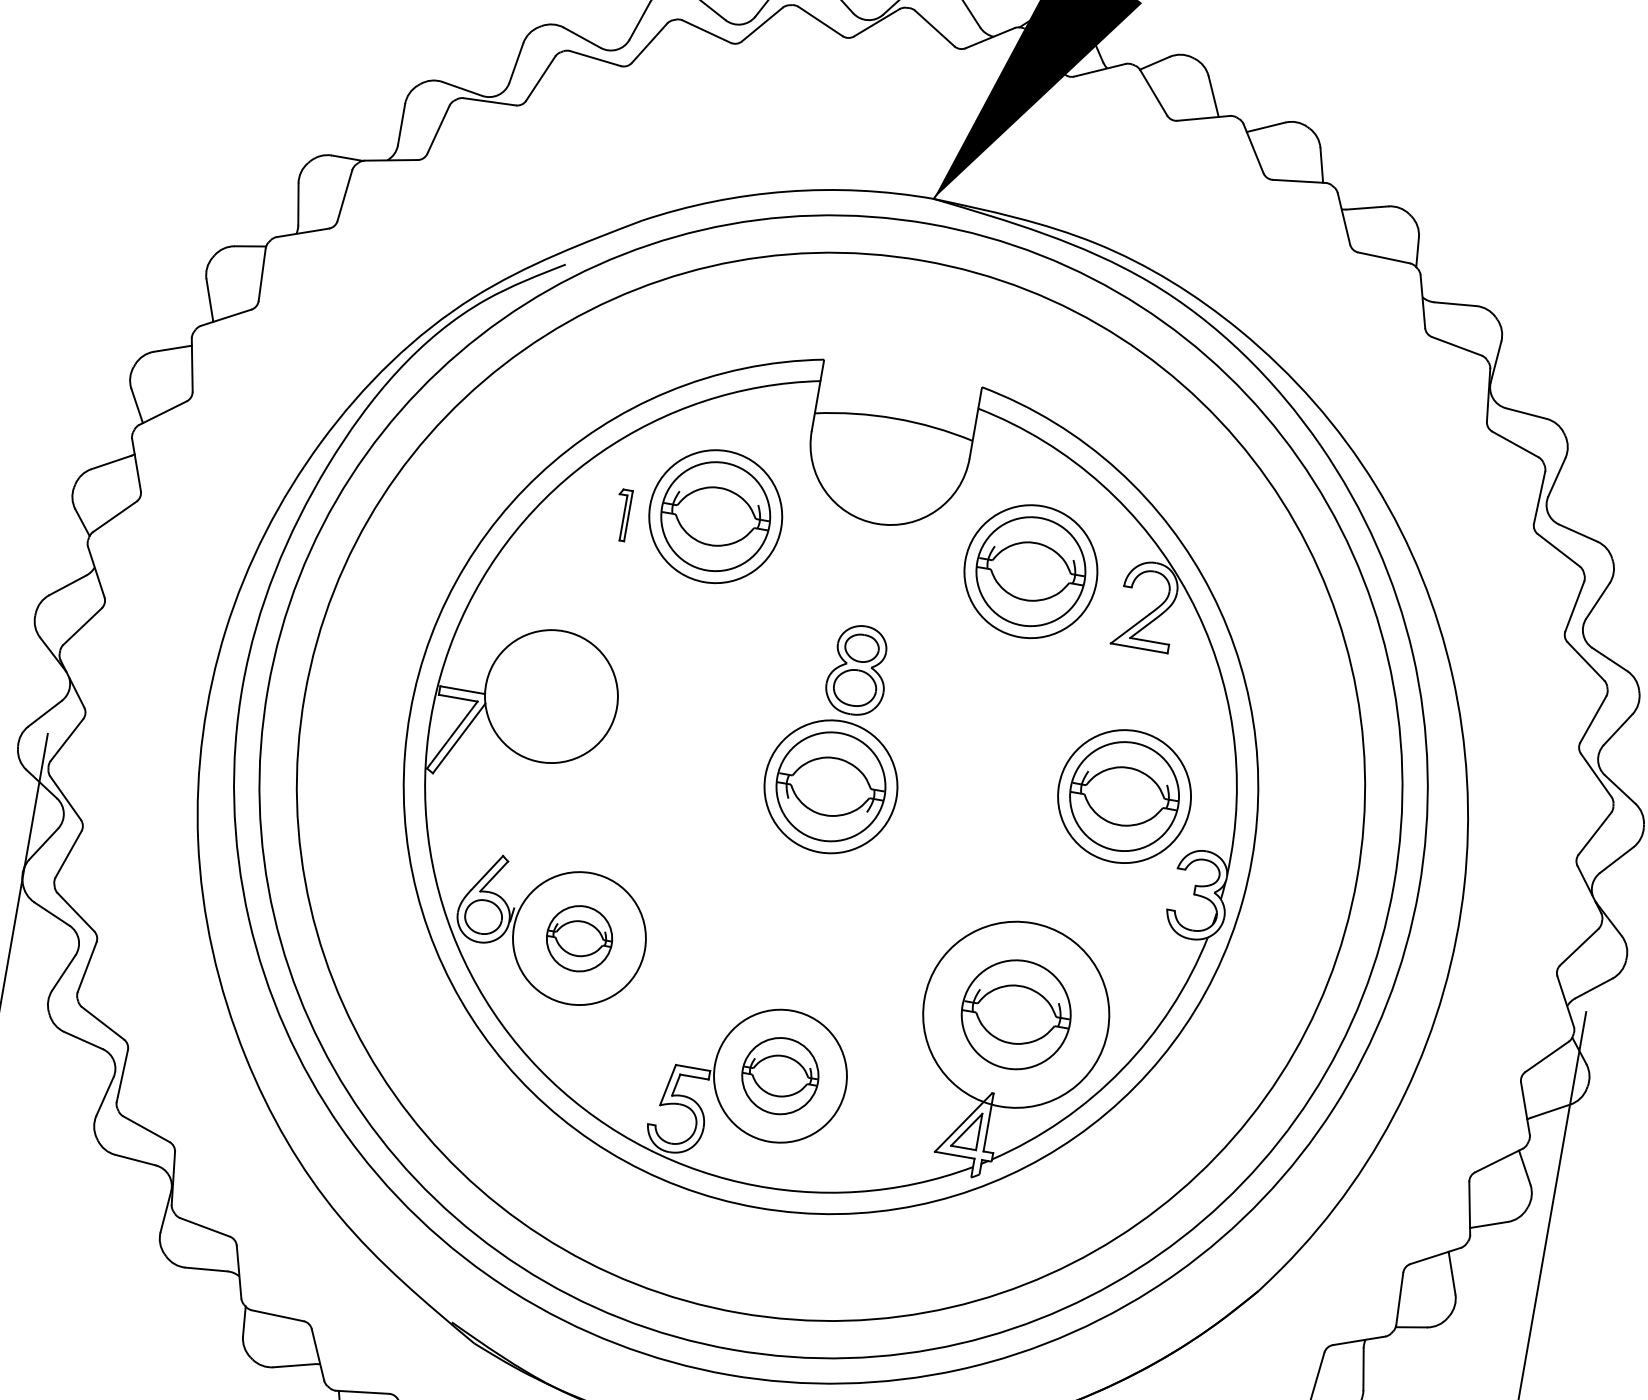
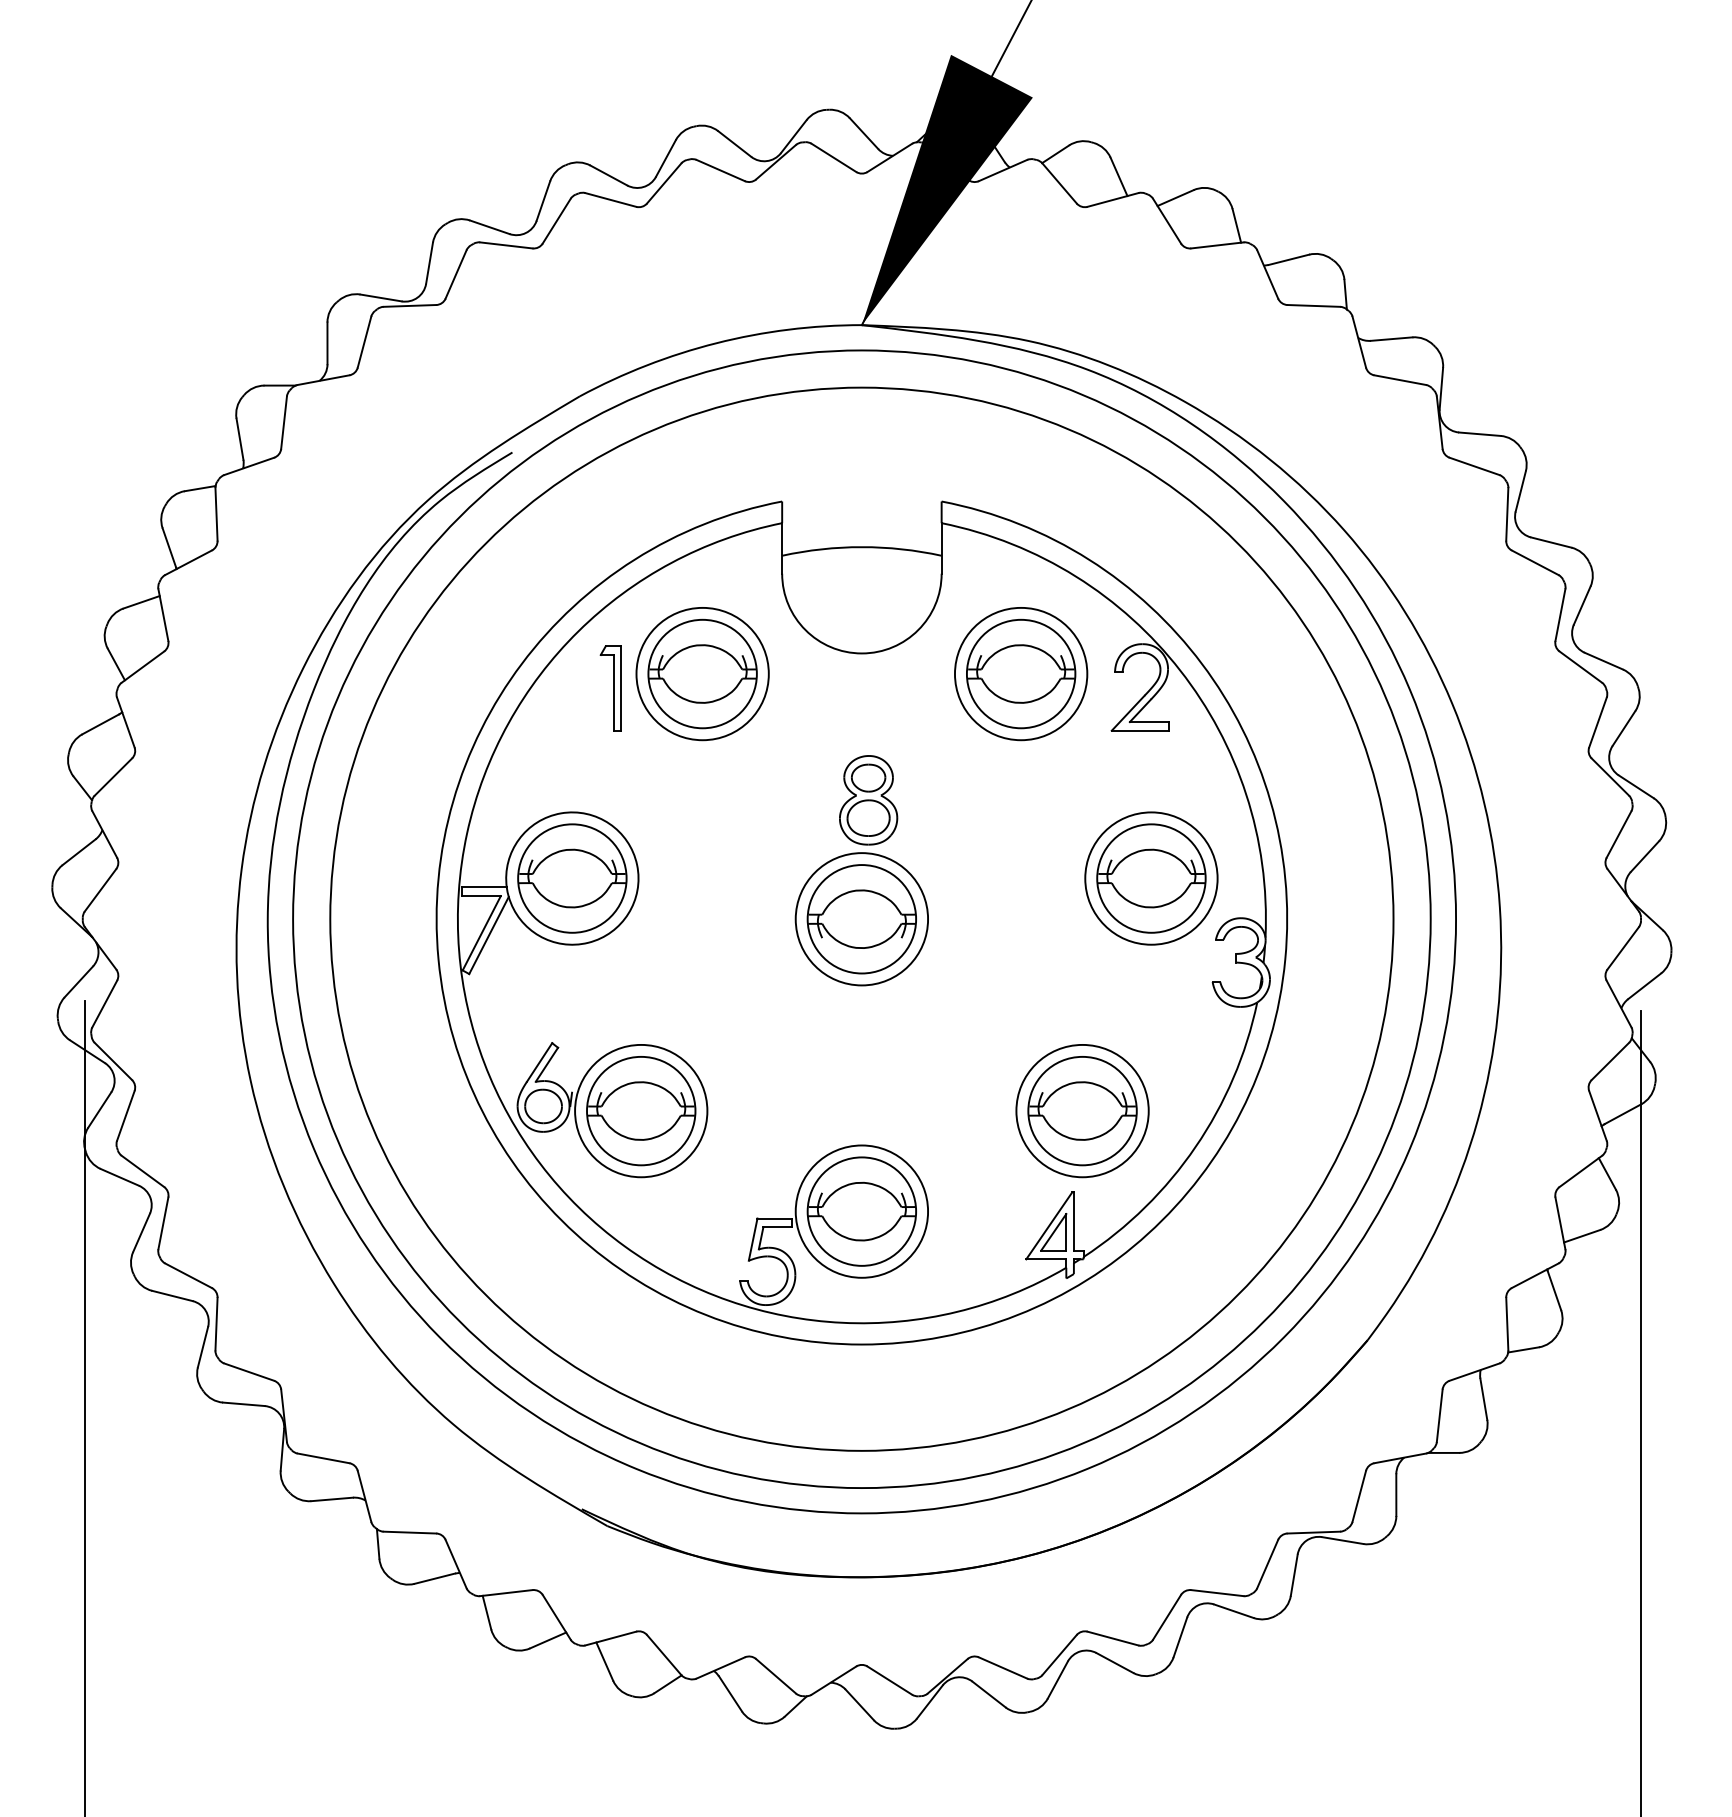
part: (622, 515) -> (610, 688), size x1.67
part: (551, 696) -> (572, 878), added
part: (579, 939) -> (641, 1111), size x1.67
circle: (1016, 1014) -> (1082, 1110), size x0.71
part: (780, 1075) -> (861, 1211), size x1.43

